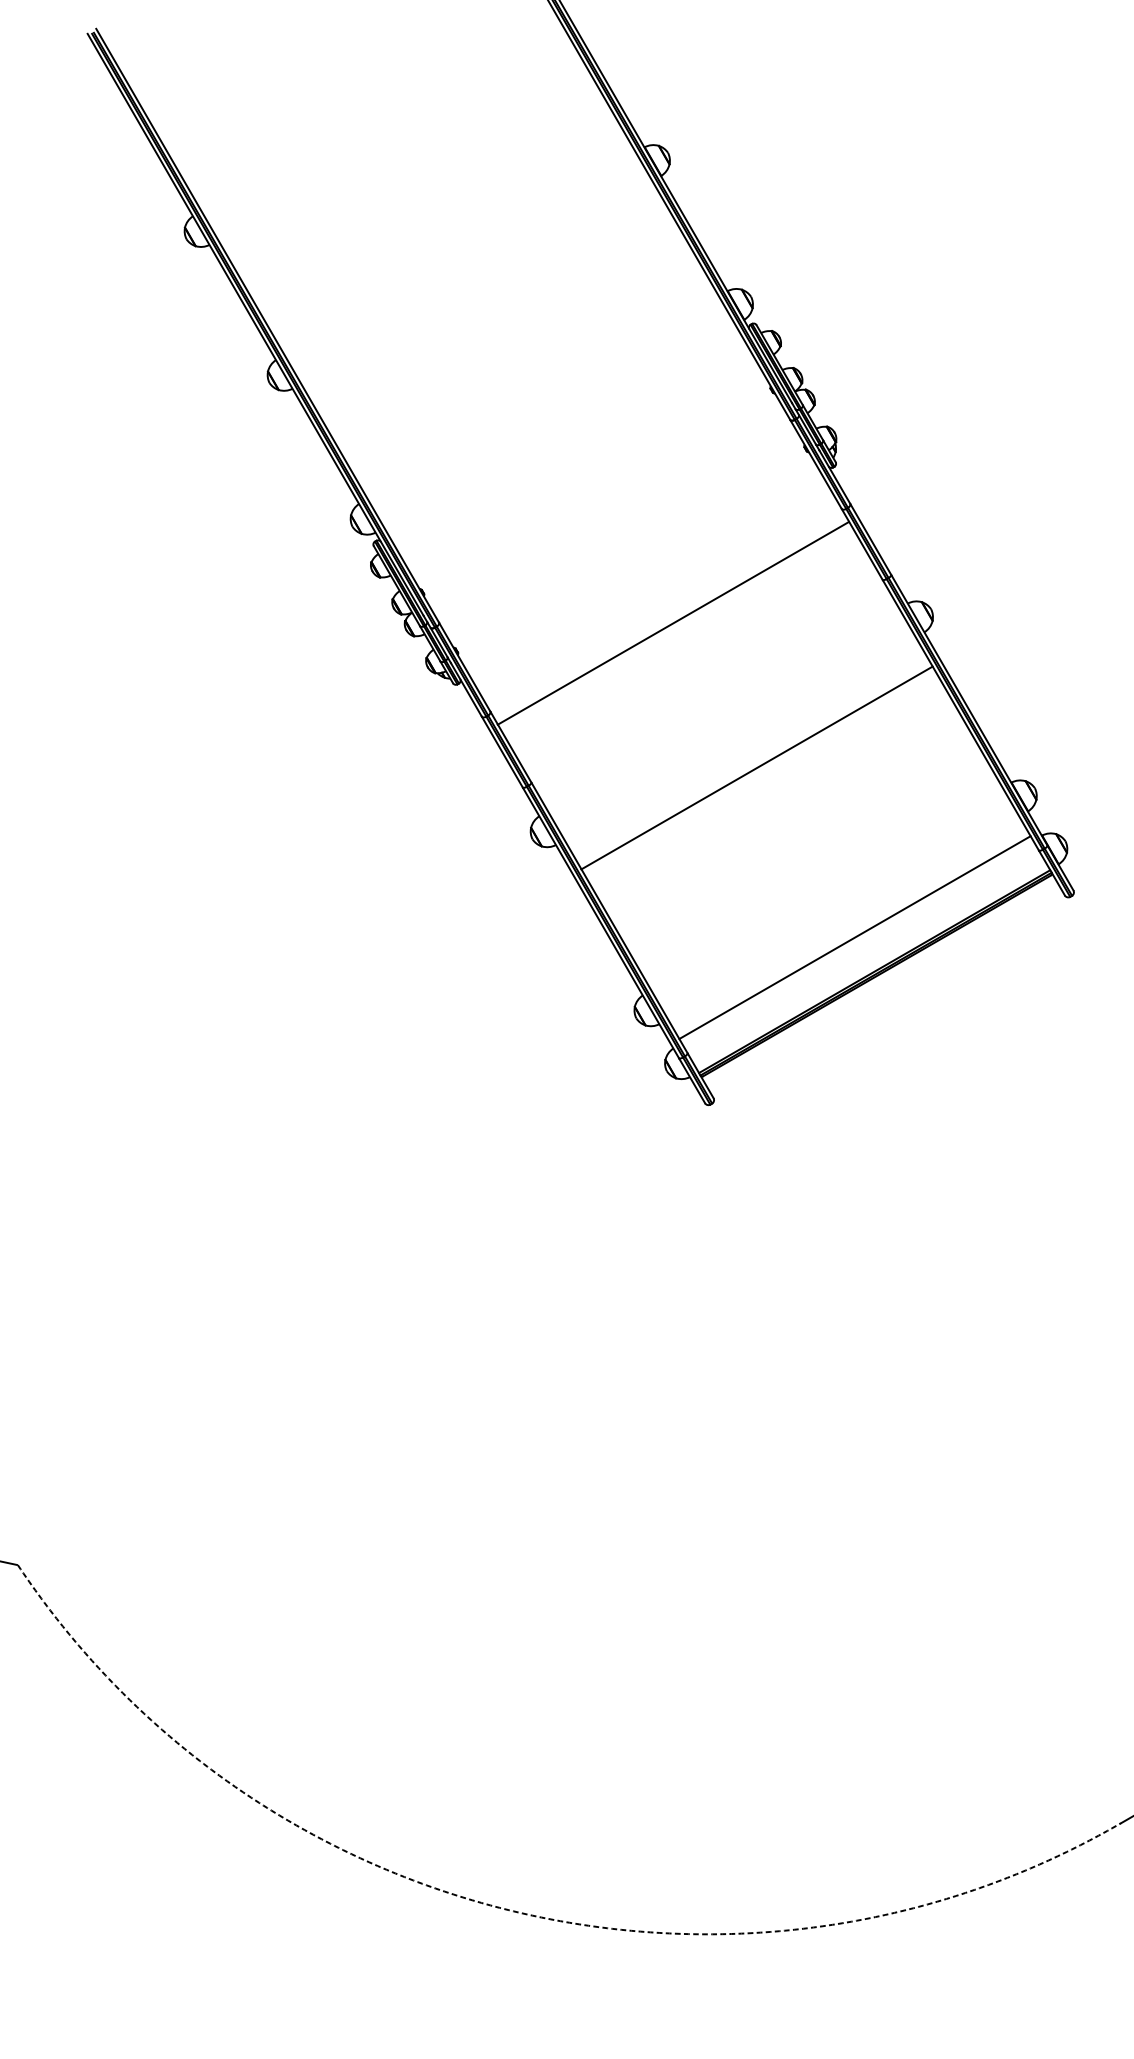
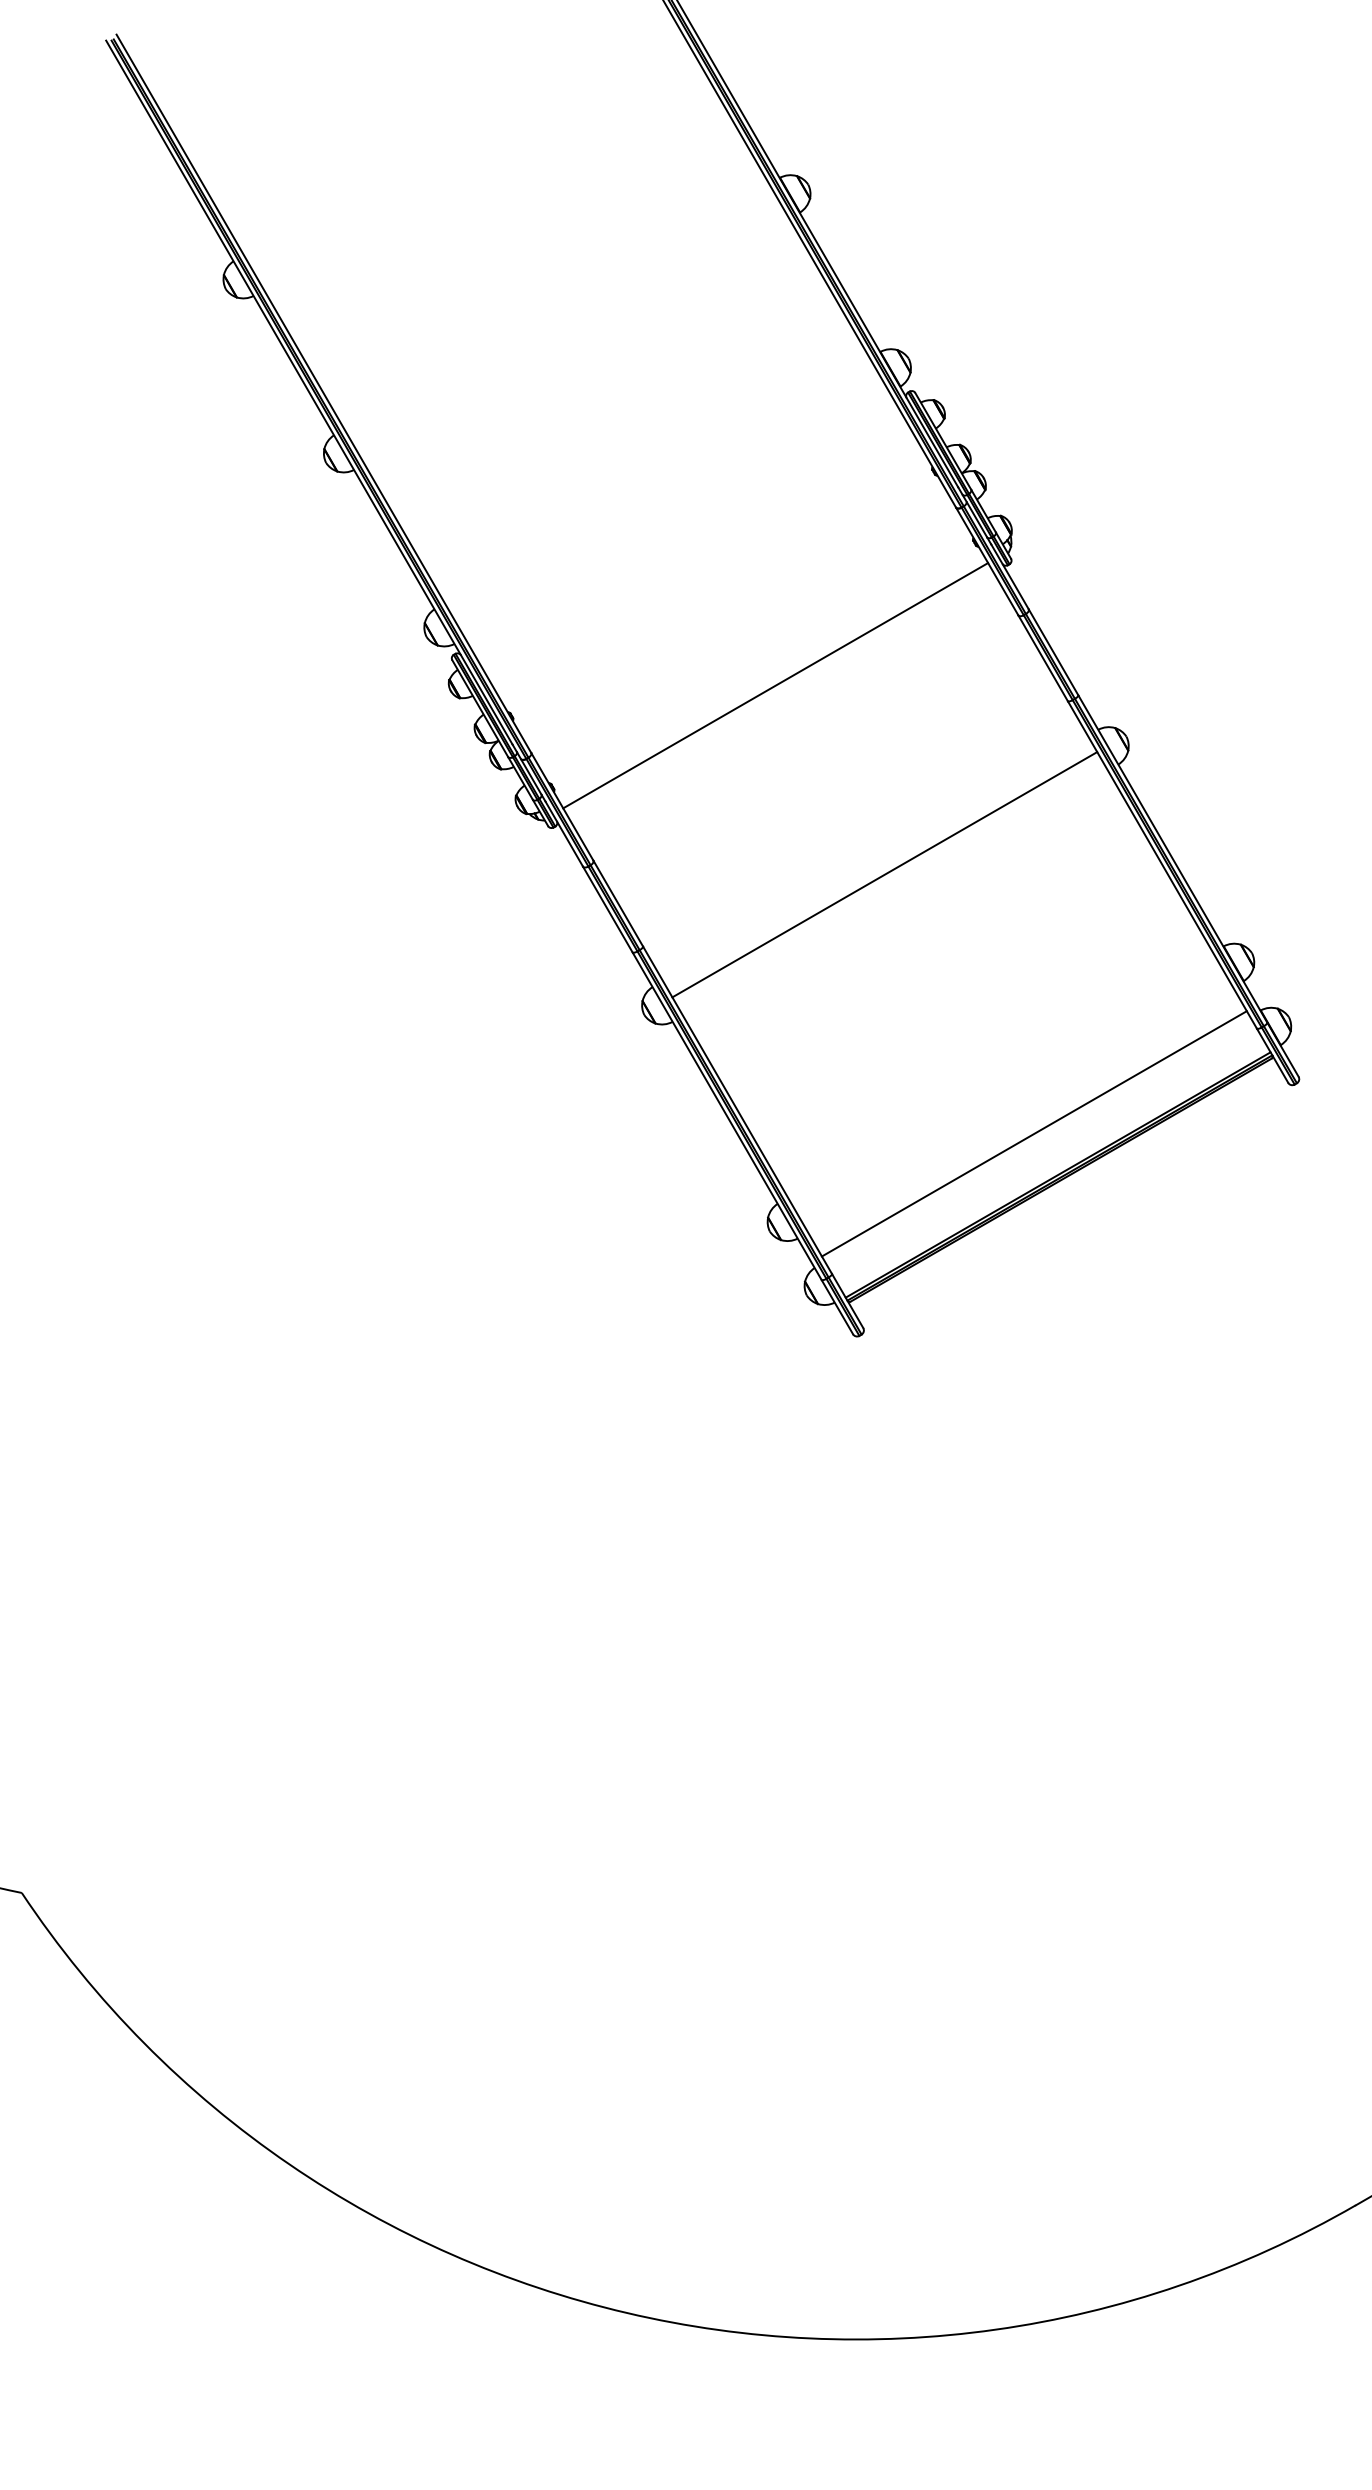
line: (673, 623) -> (775, 685), moved
line: (756, 767) -> (884, 874), moved
arc: (518, 1912) -> (627, 2313), dashed -> solid

